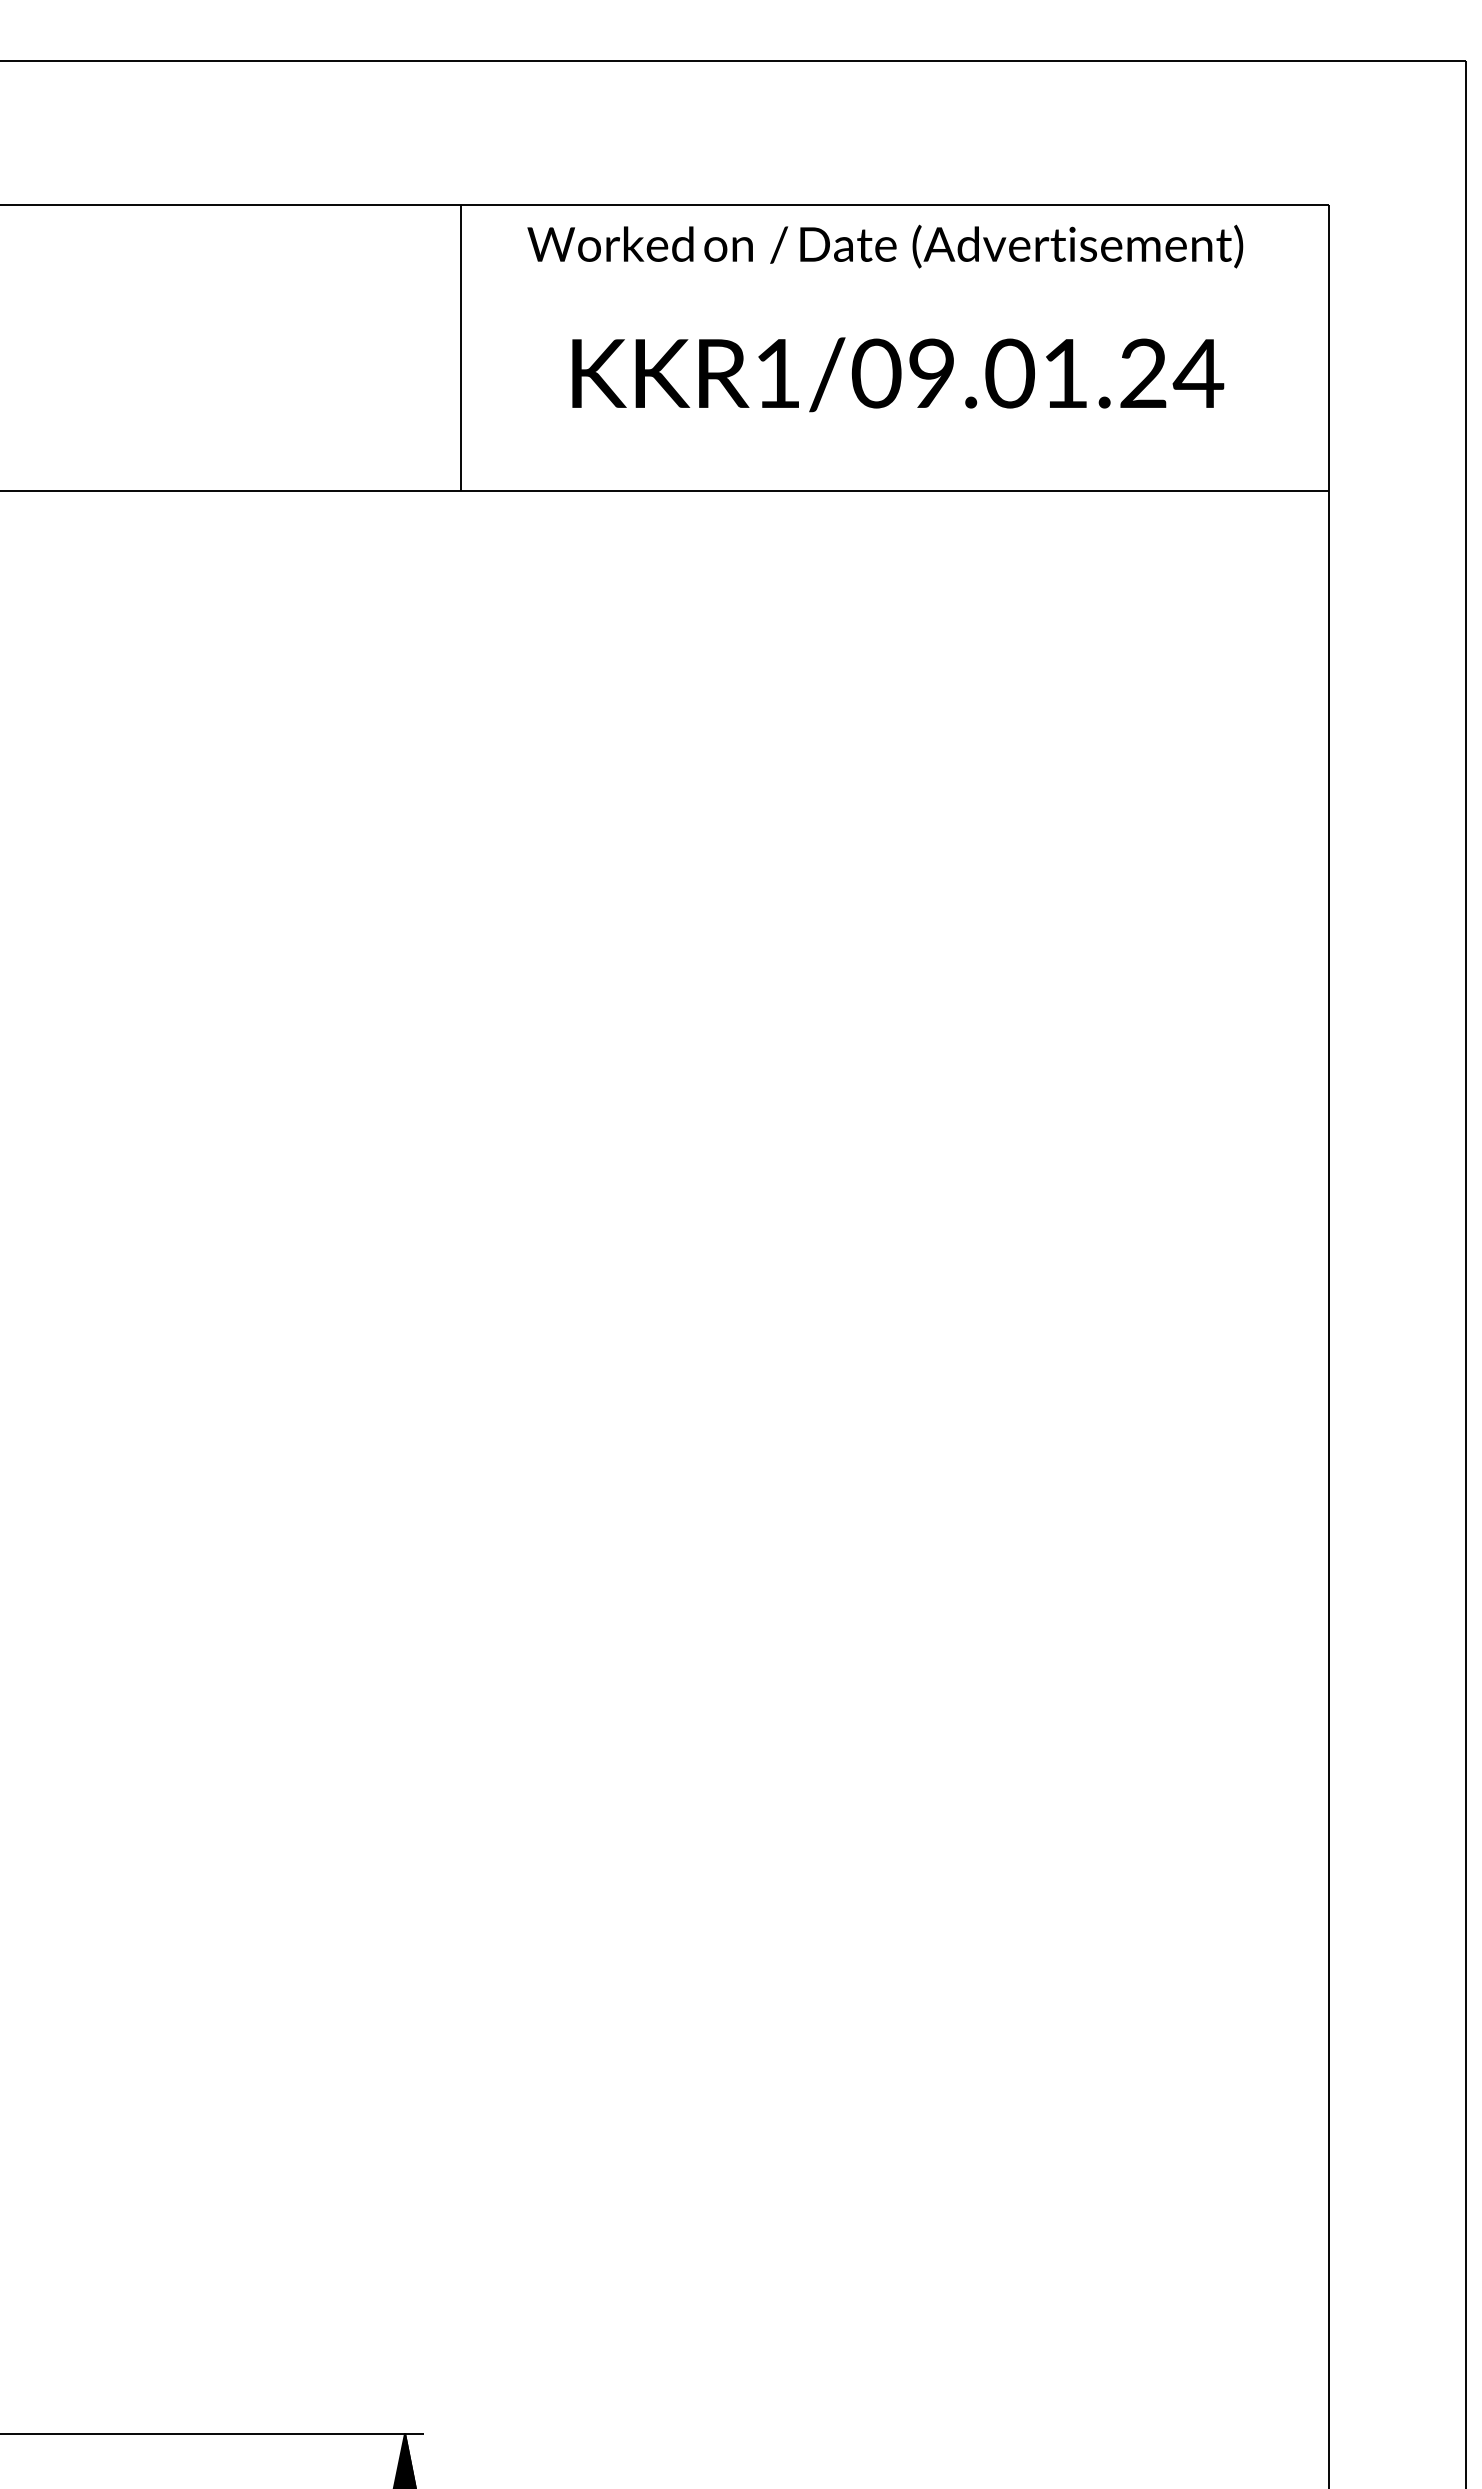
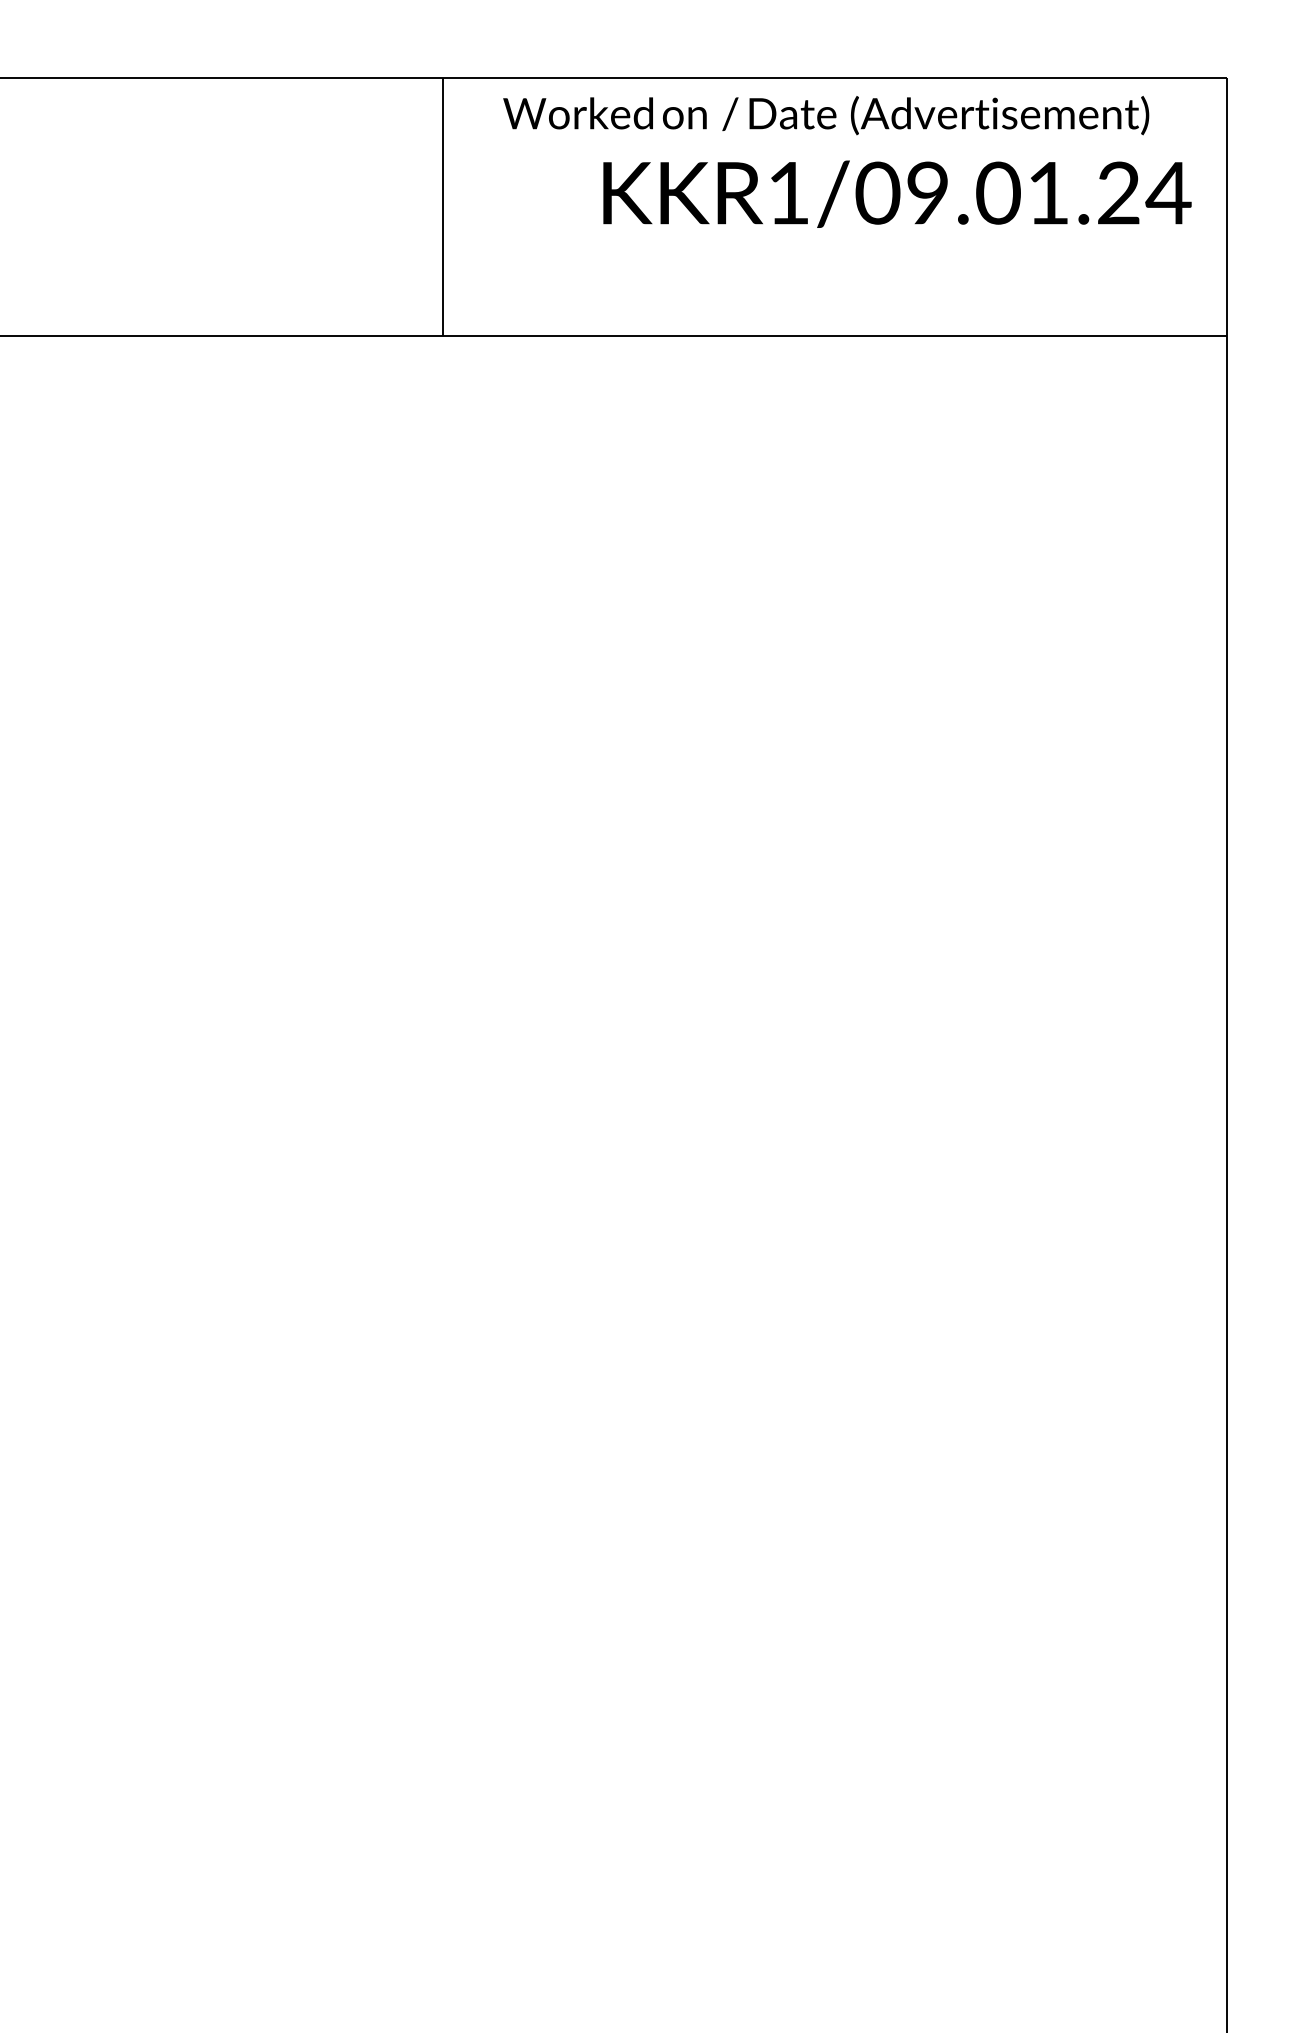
text: (898, 374) -> (897, 194), moved

